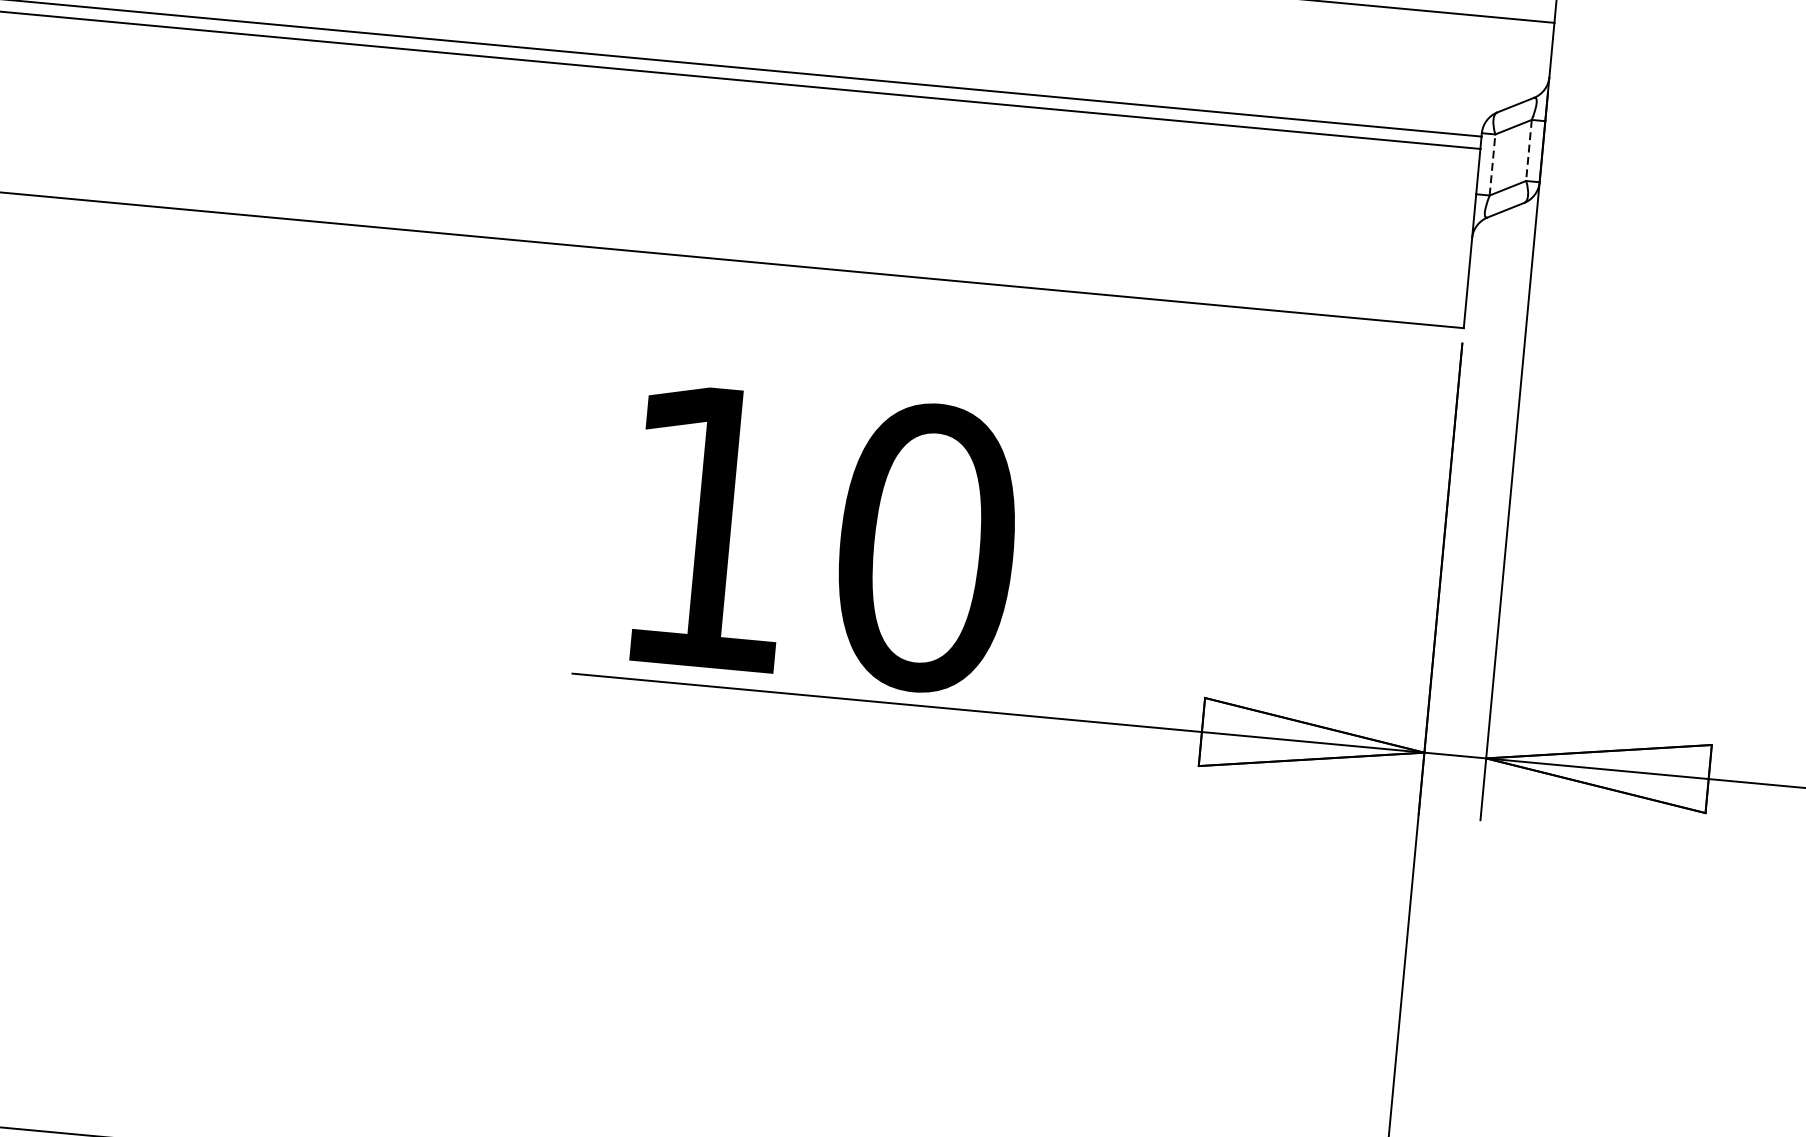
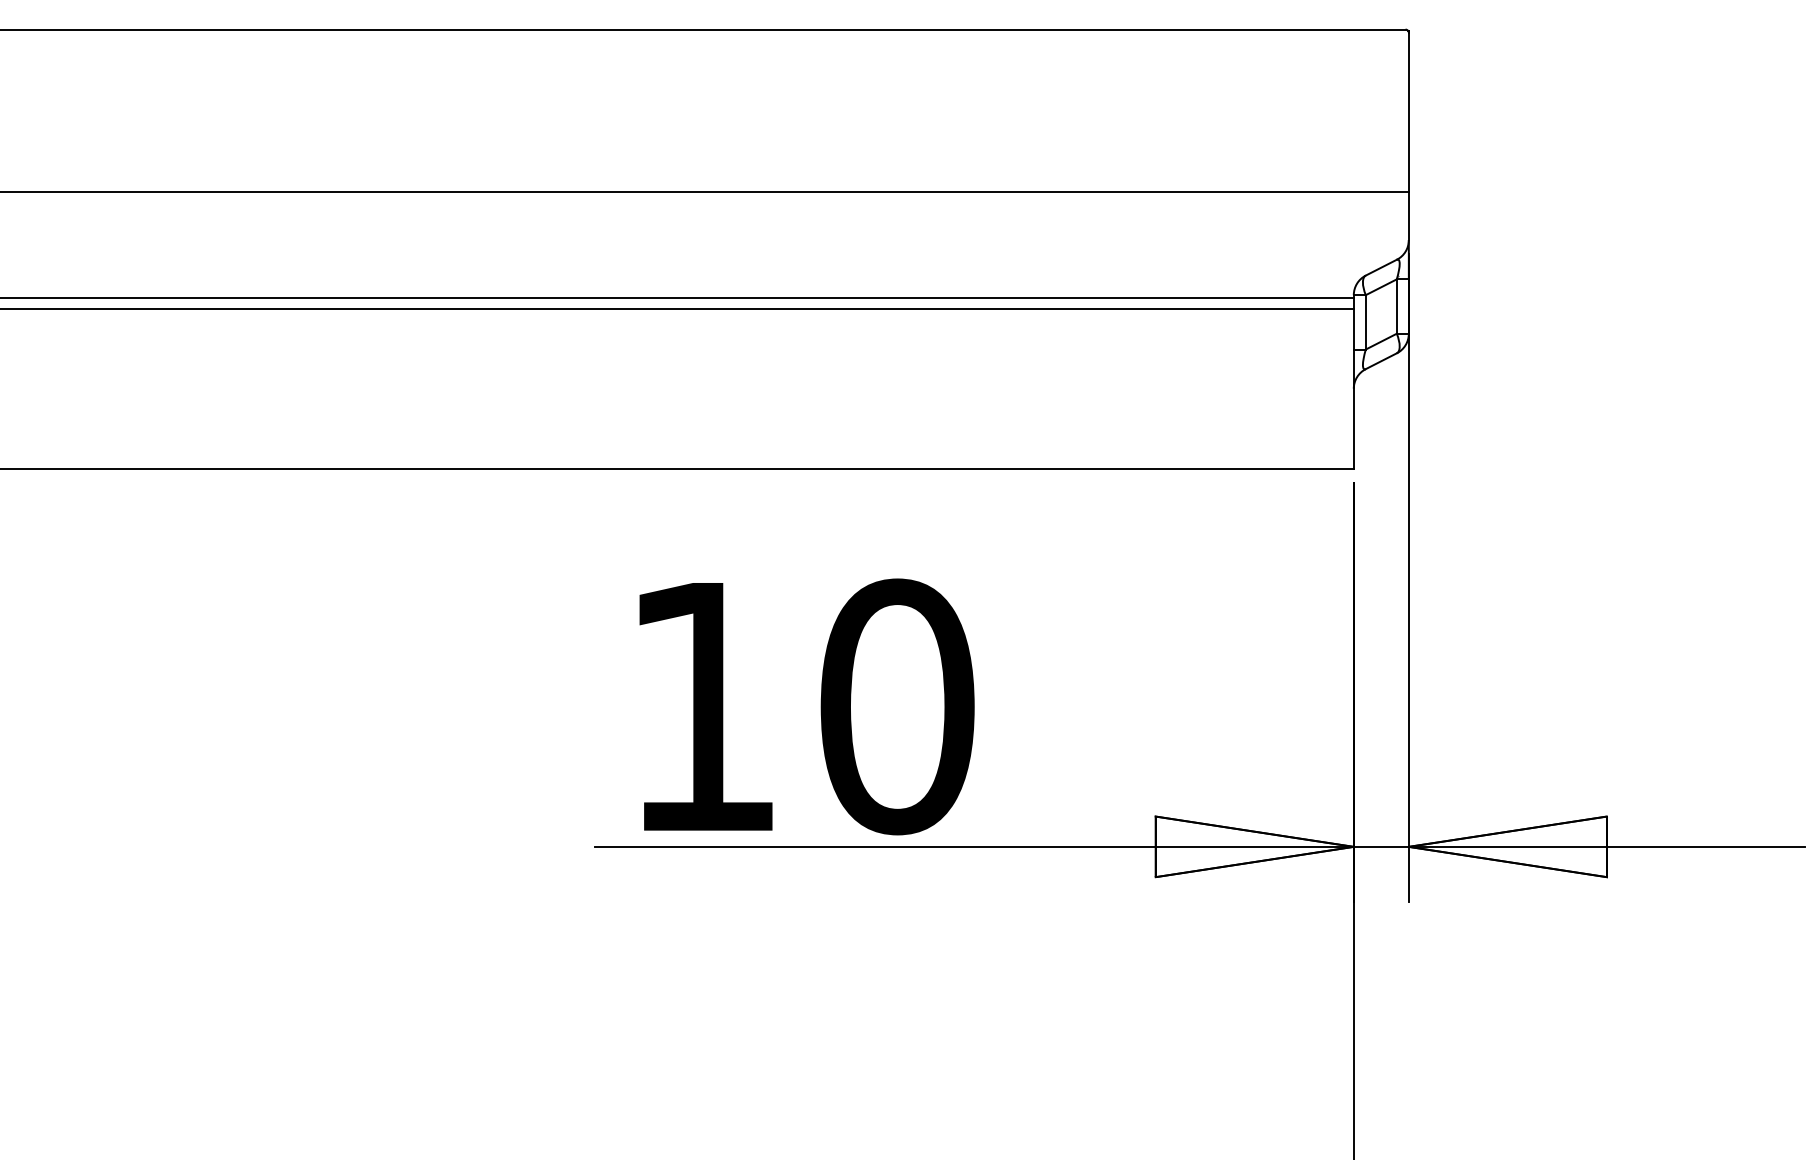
line: (1528, 151) -> (1396, 307), dashed -> solid
line: (1492, 163) -> (1365, 321), dashed -> solid

